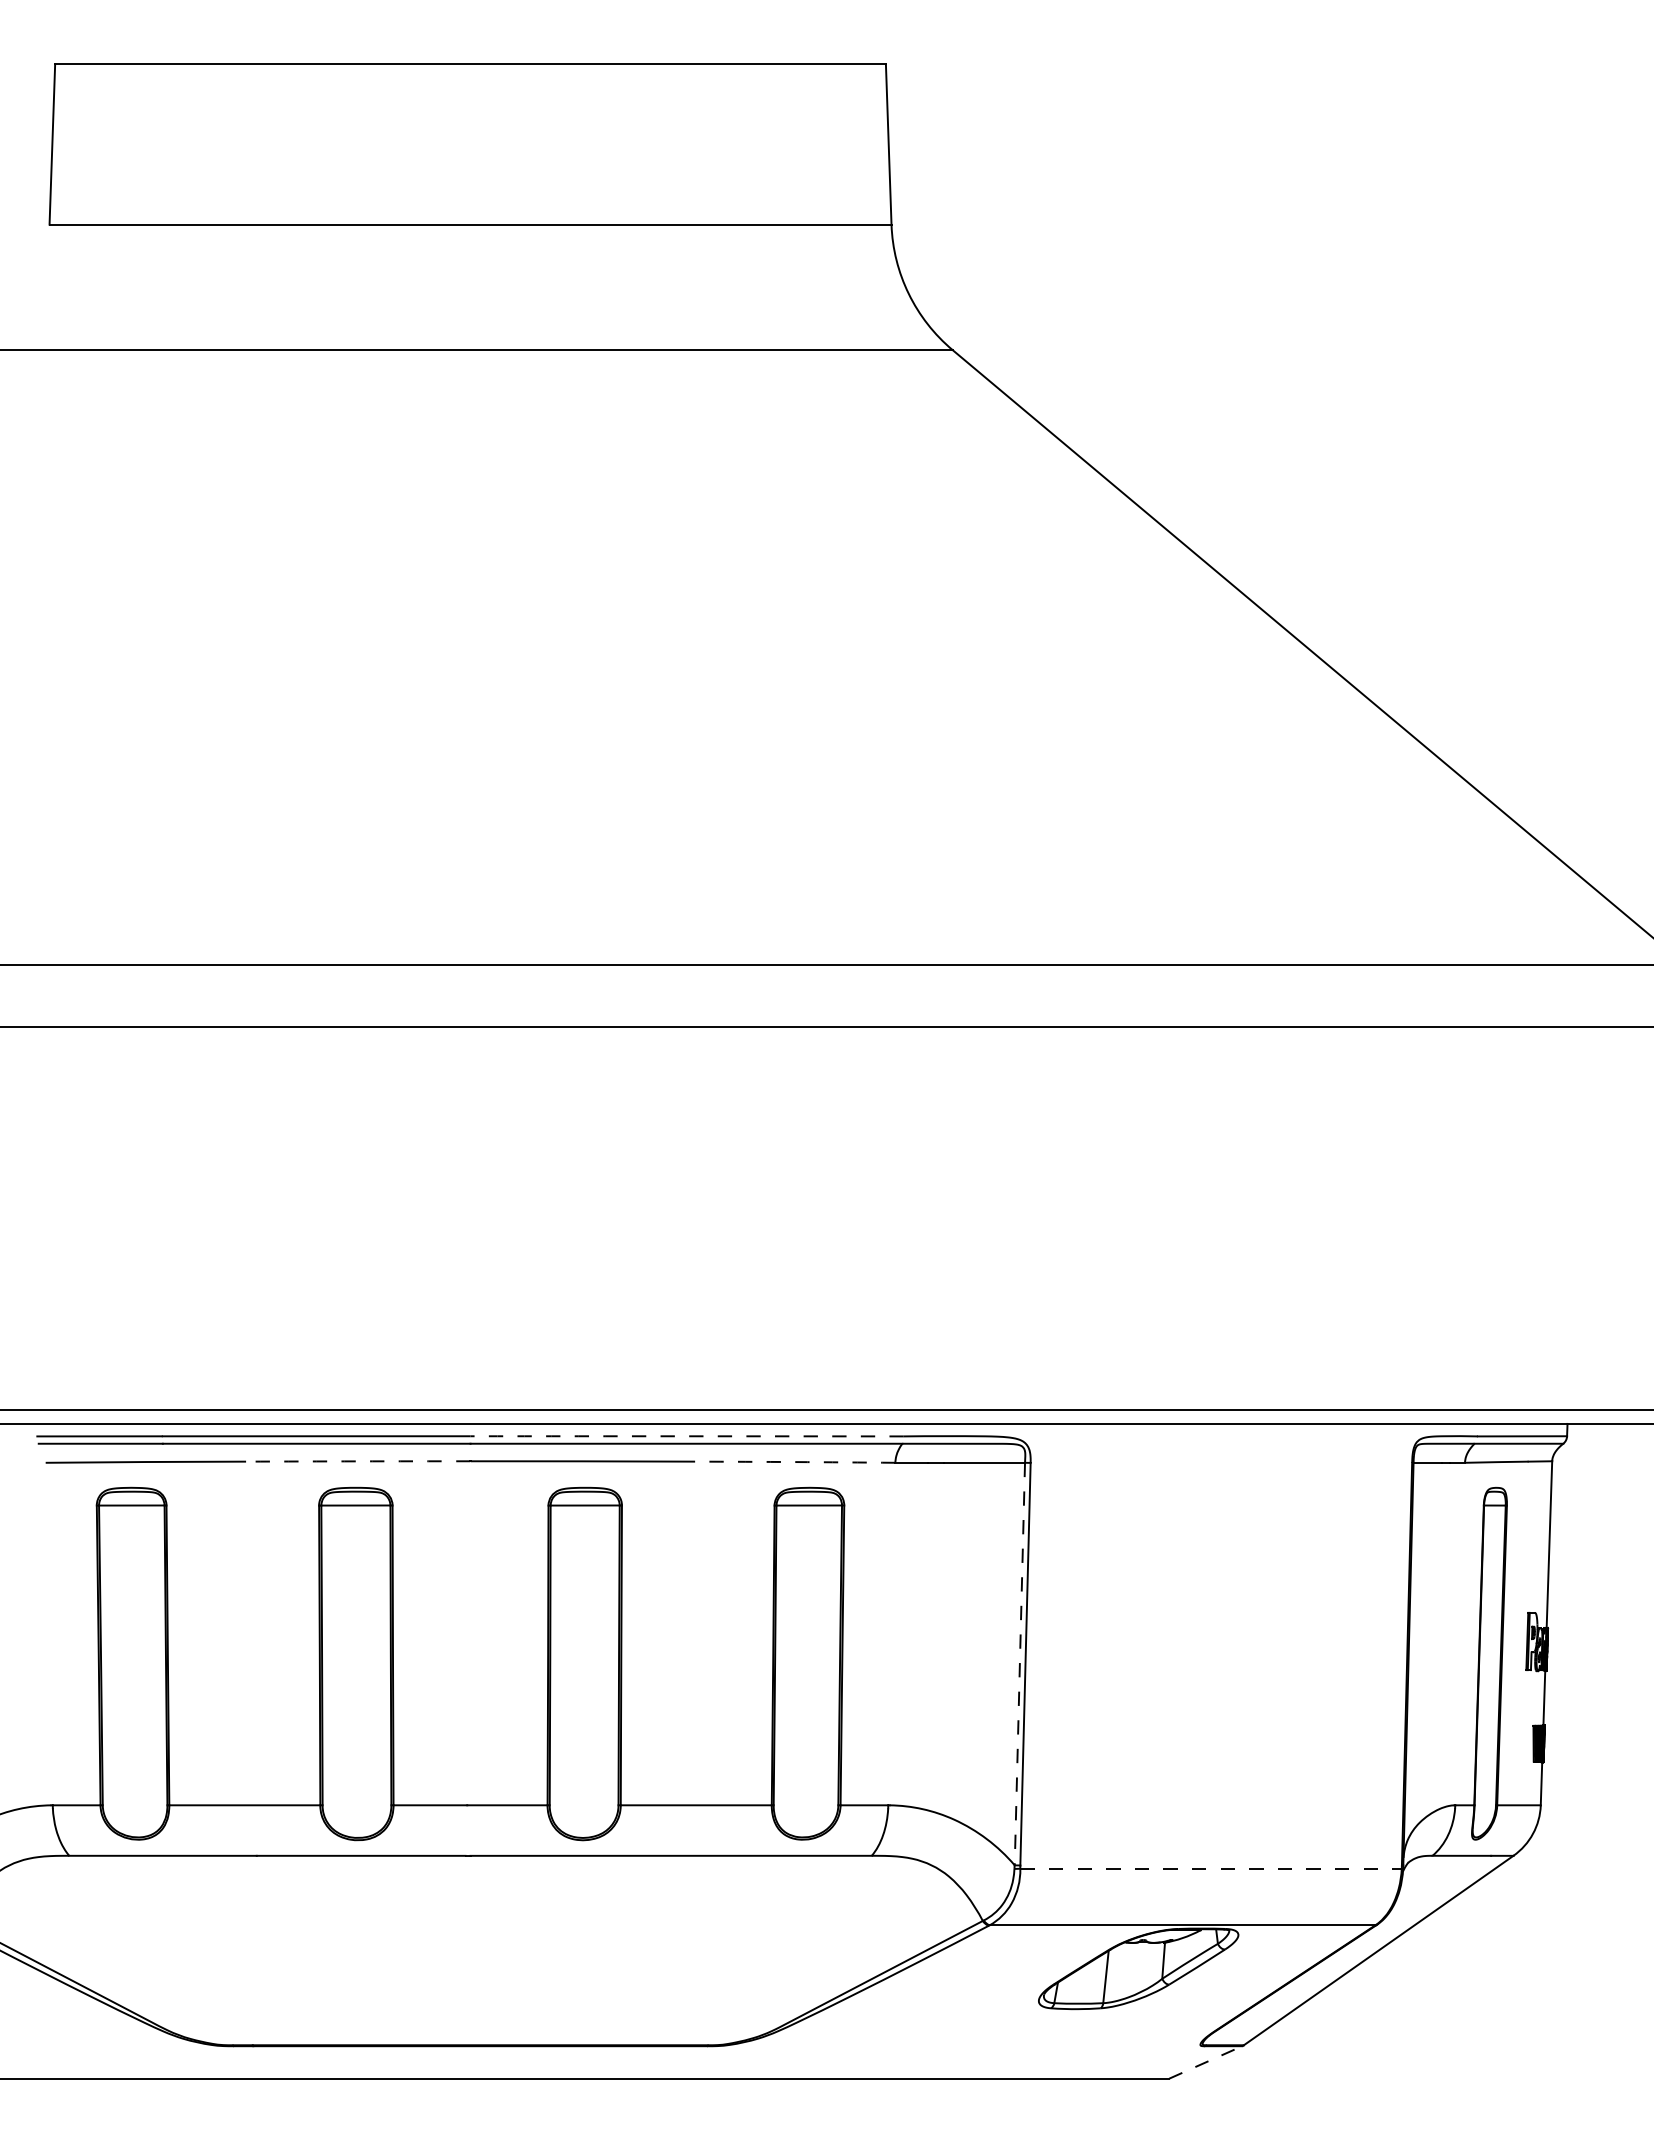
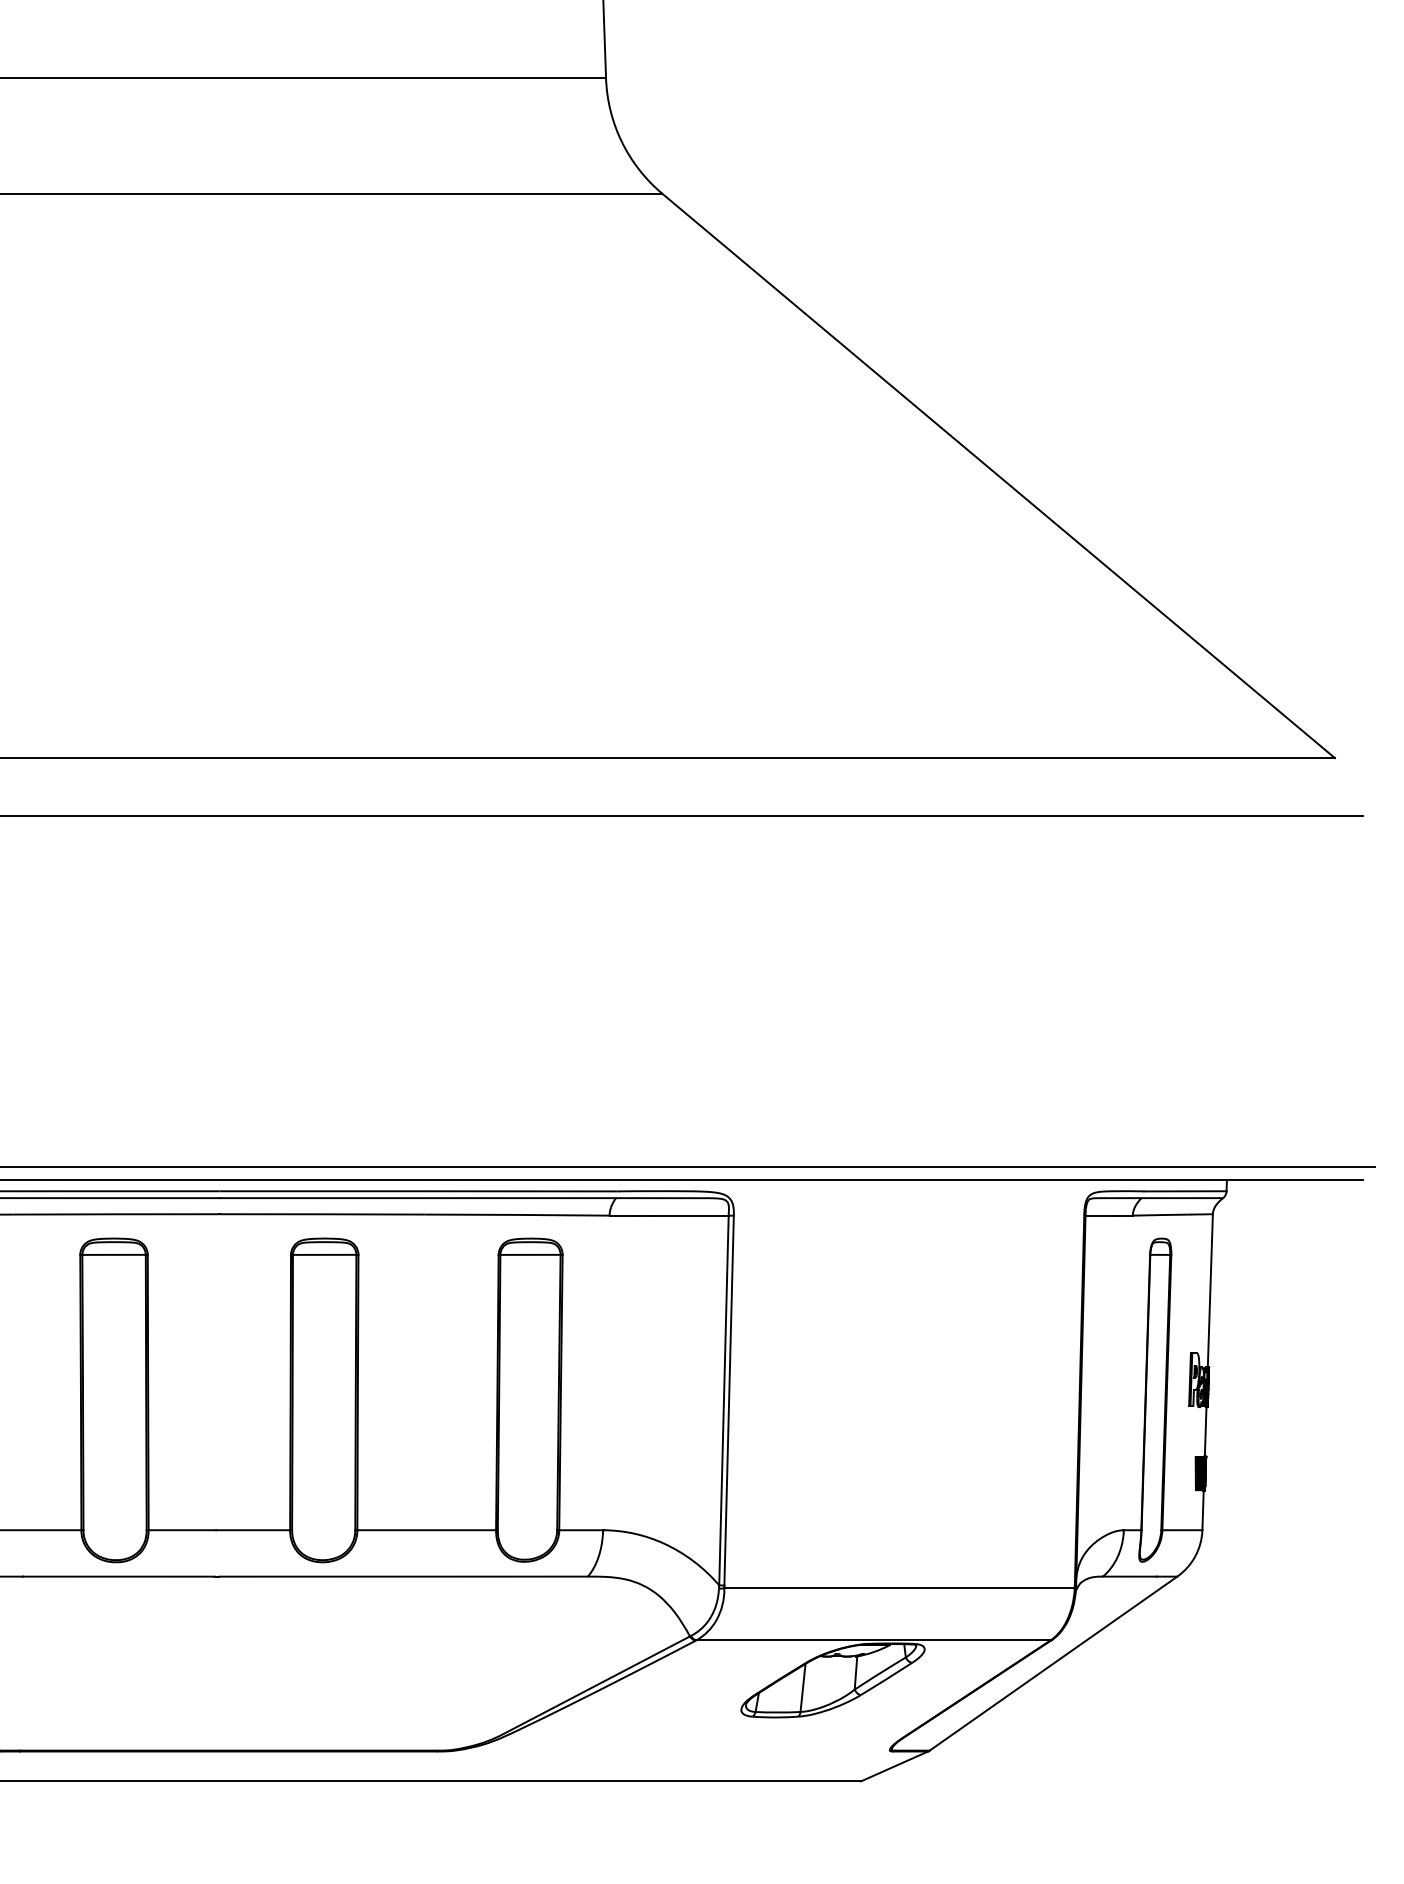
arc: (687, 1436) -> (418, 1191), dashed -> solid
arc: (358, 1461) -> (116, 1214), dashed -> solid
arc: (795, 1462) -> (517, 1215), dashed -> solid
line: (1019, 1664) -> (723, 1400), dashed -> solid
line: (1211, 1868) -> (899, 1588), dashed -> solid
line: (1205, 2062) -> (894, 1766), dashed -> solid

